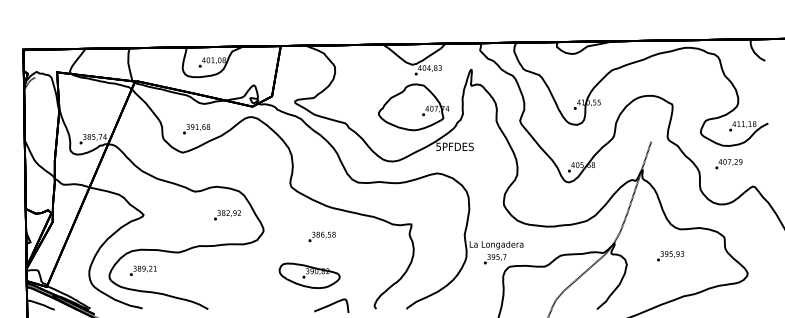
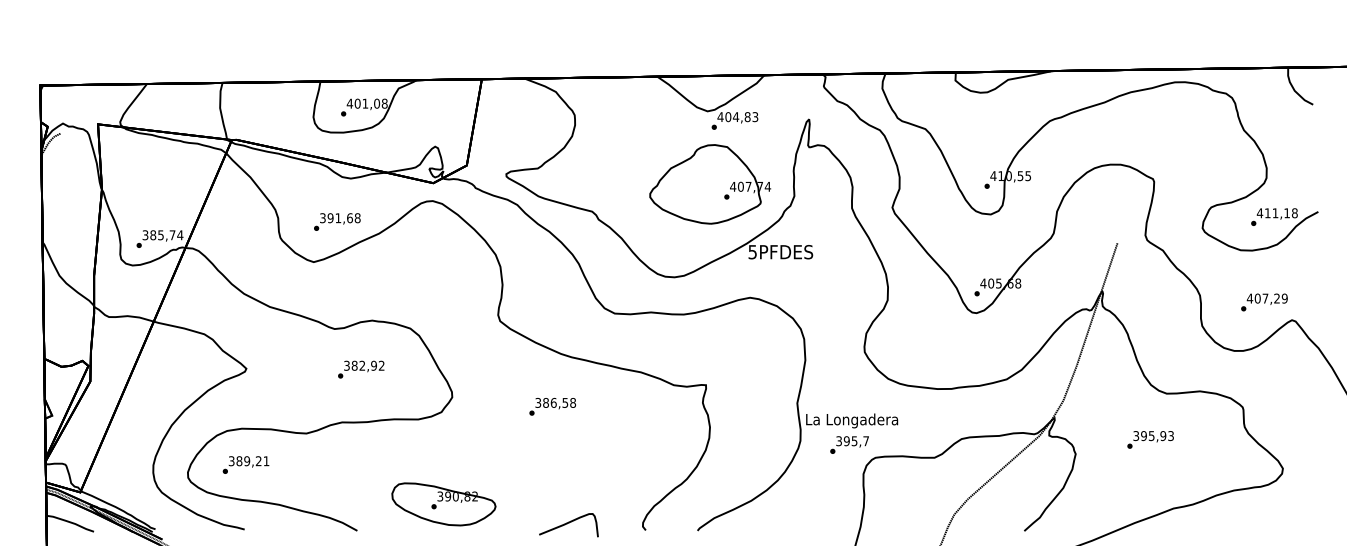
text: (728, 164) -> (1263, 303), moved
text: (227, 215) -> (361, 369), moved
part: (309, 275) -> (443, 503), moved

